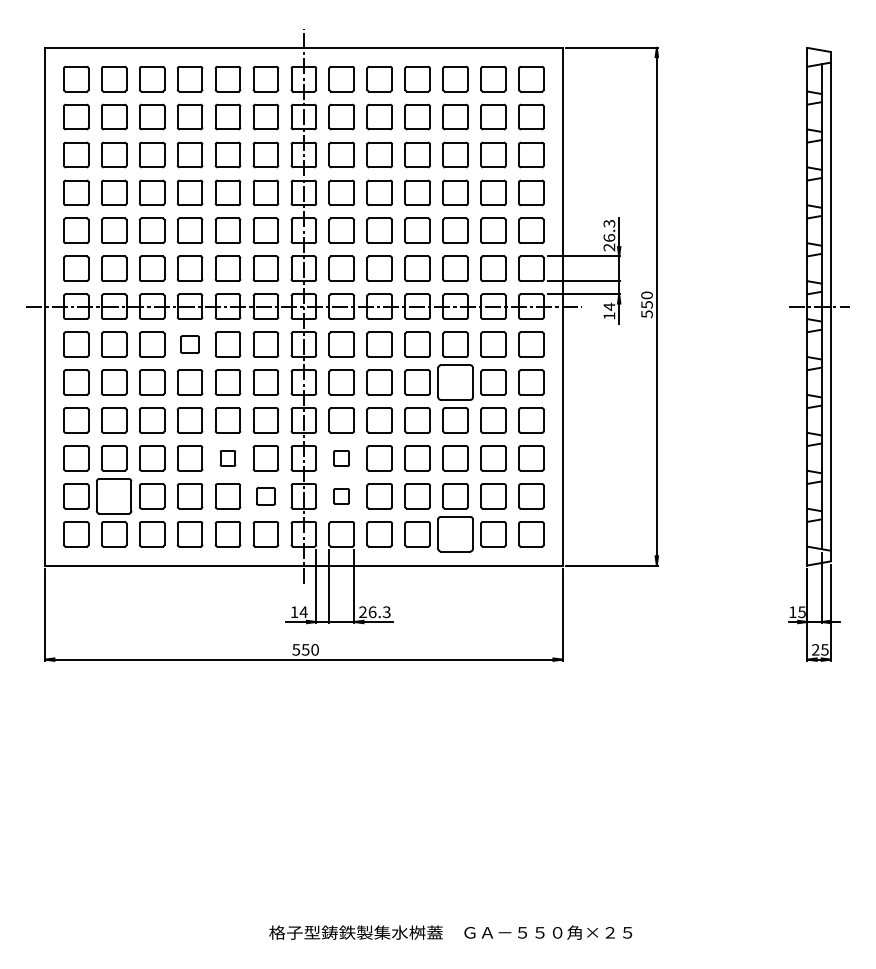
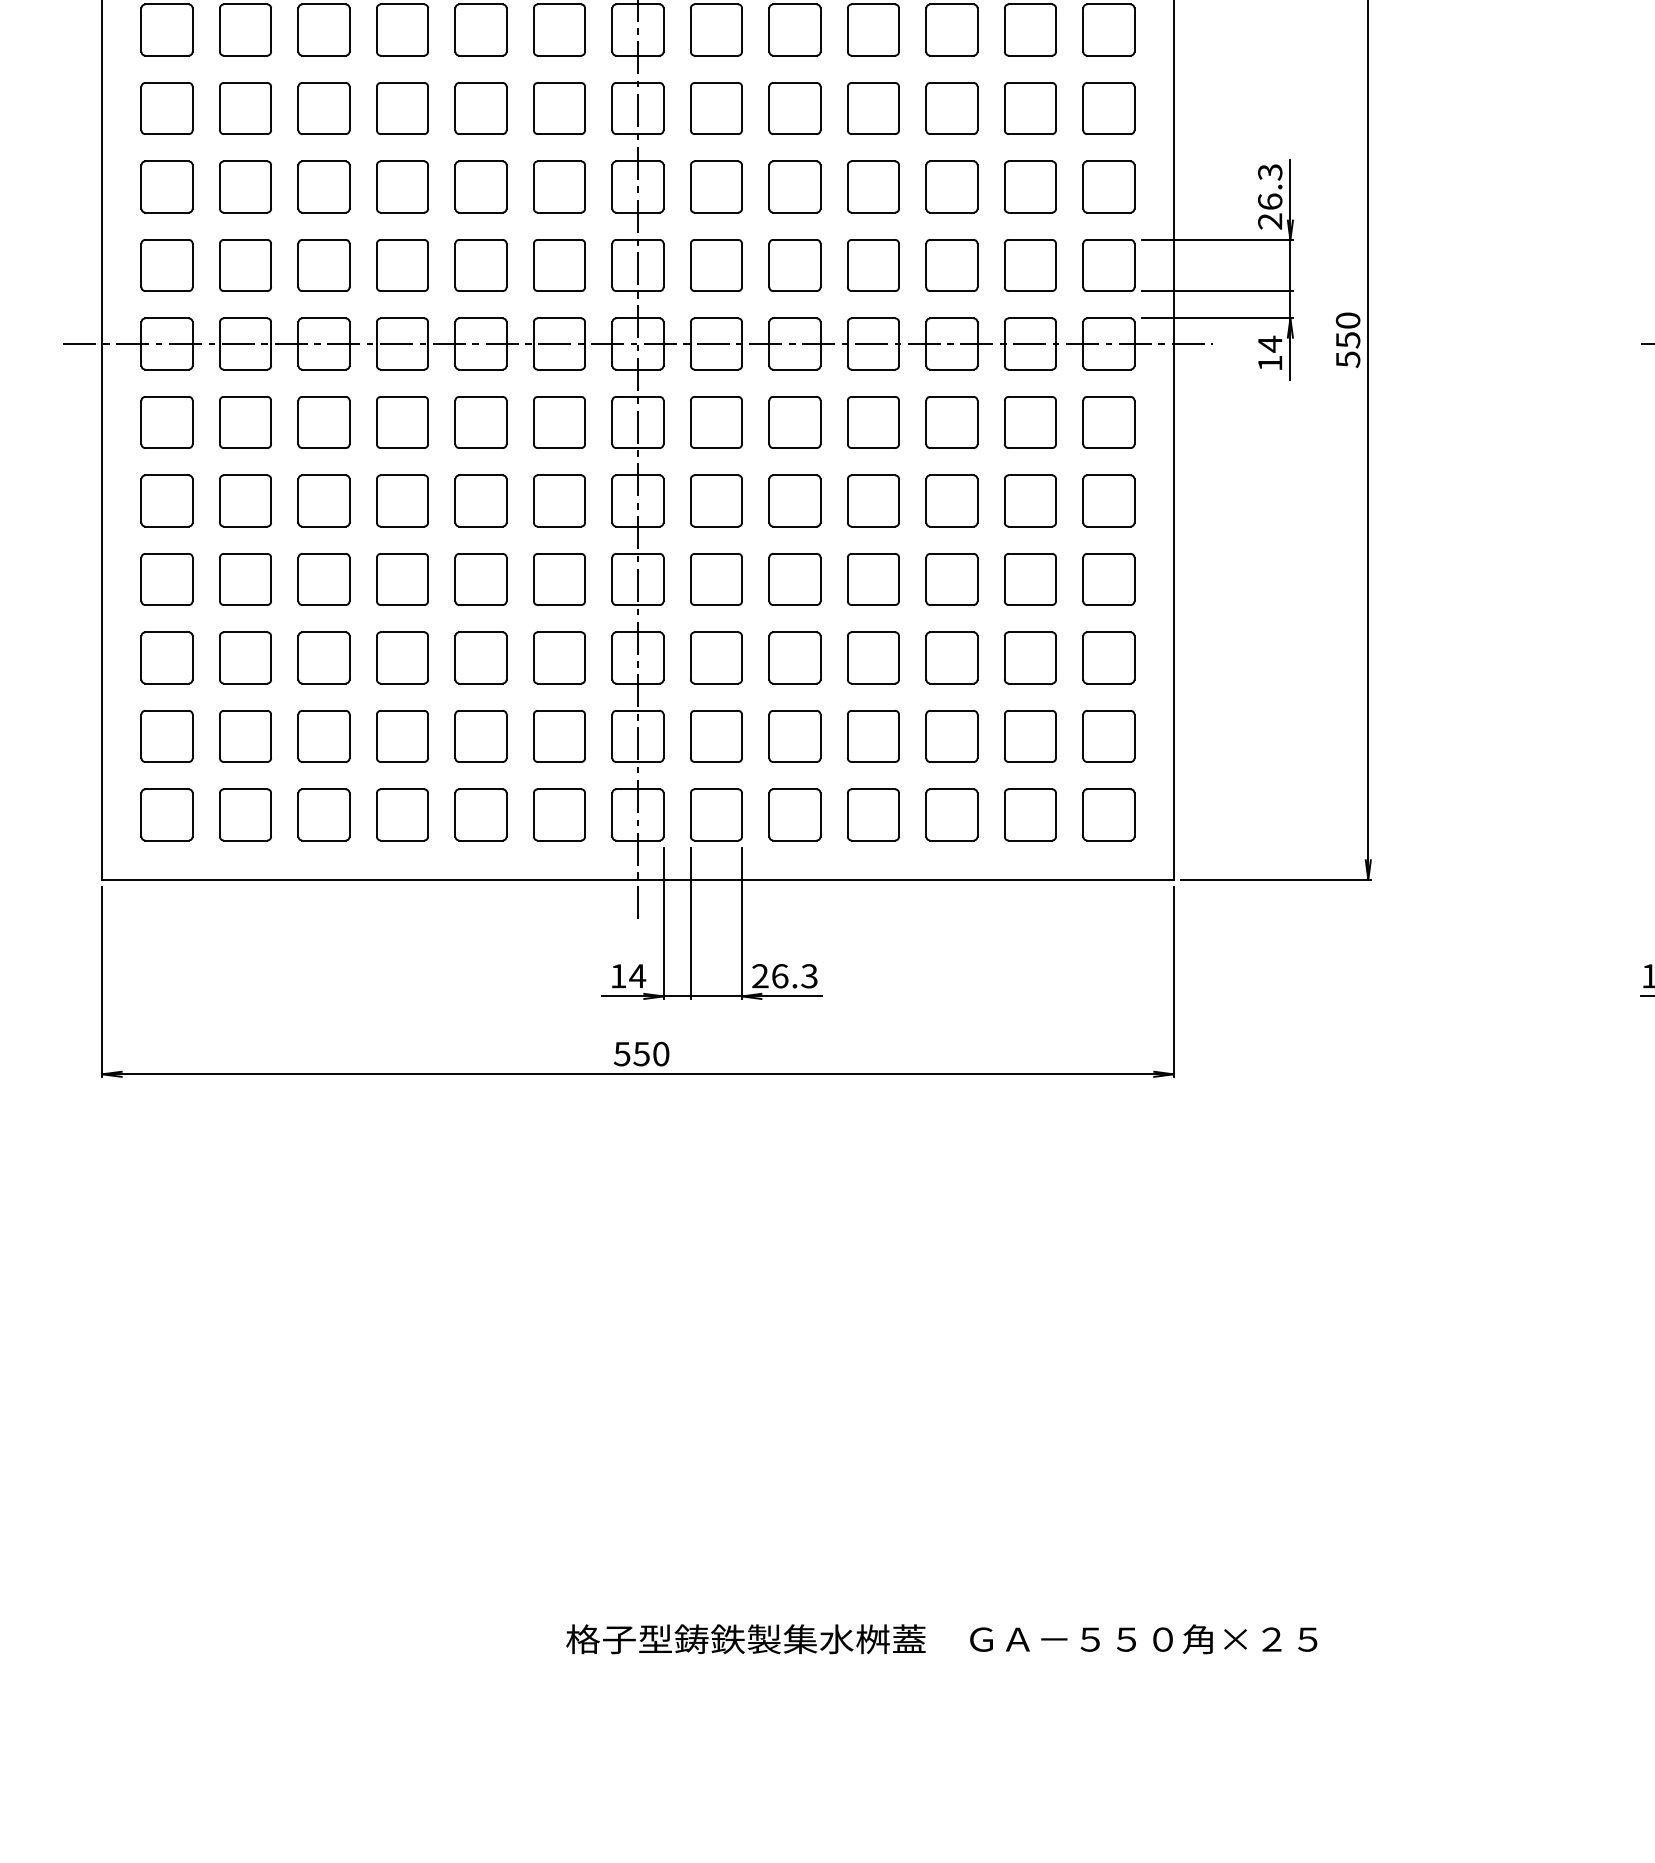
part: (189, 344) -> (401, 422), size x1.43
part: (455, 382) -> (951, 500), size x0.71
part: (227, 458) -> (479, 658), size x1.67
part: (341, 458) -> (715, 658), size x1.67
part: (114, 496) -> (246, 736), size x0.71
part: (265, 496) -> (558, 736), size x1.43
part: (341, 496) -> (715, 736), size x1.67
part: (455, 534) -> (951, 815), size x0.71

